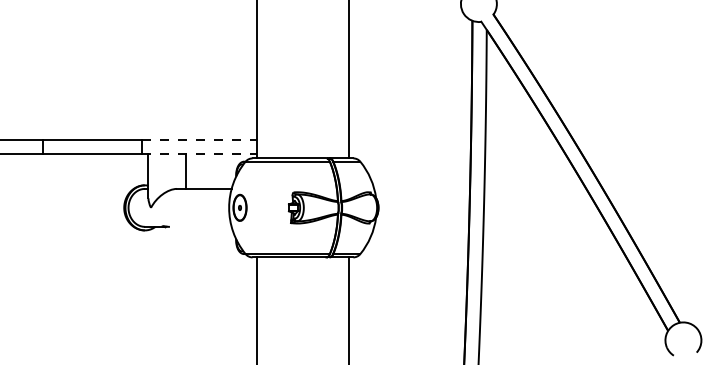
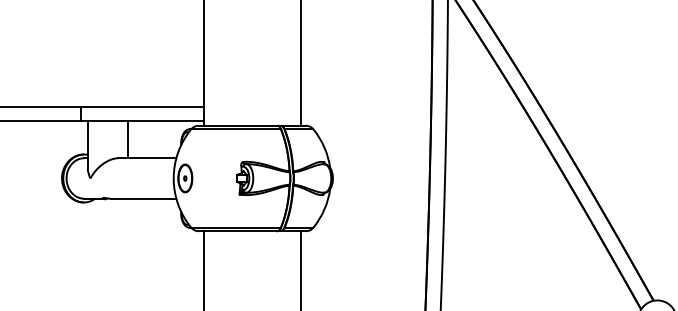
line: (199, 140) -> (142, 106), dashed -> solid
line: (199, 153) -> (142, 120), dashed -> solid
line: (200, 226) -> (143, 198), added

